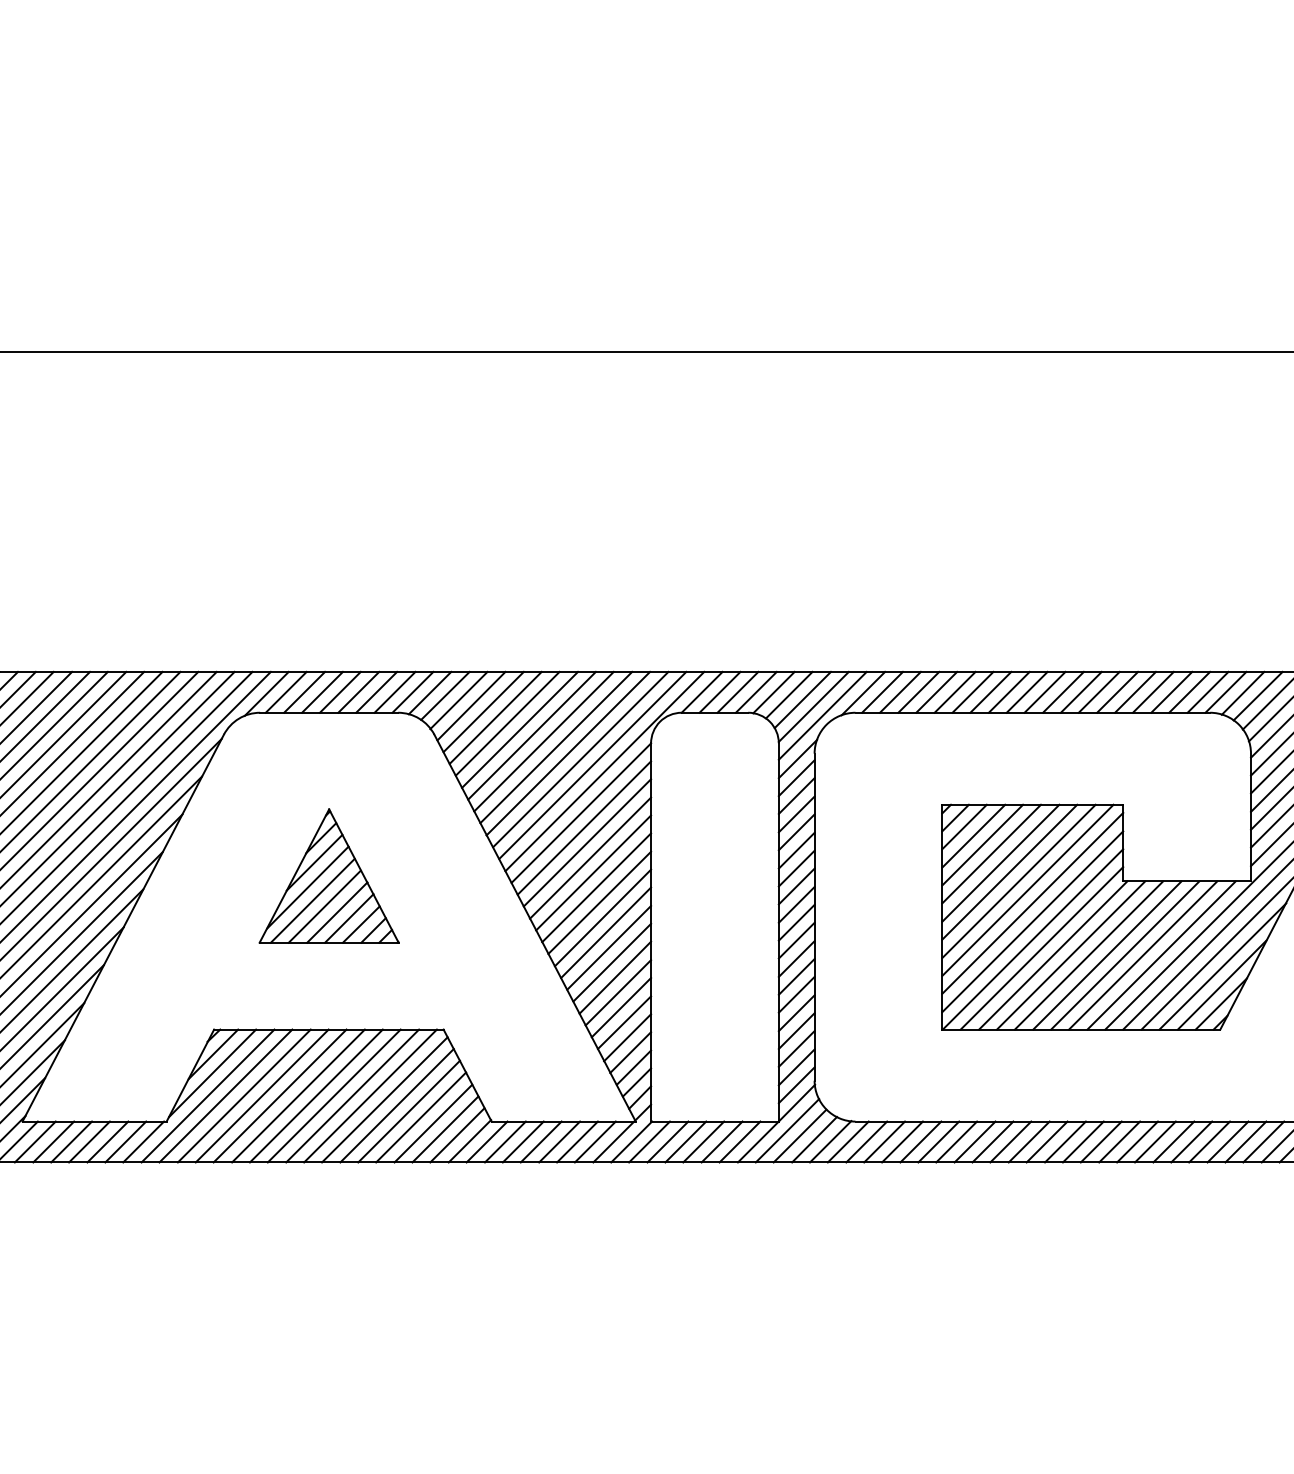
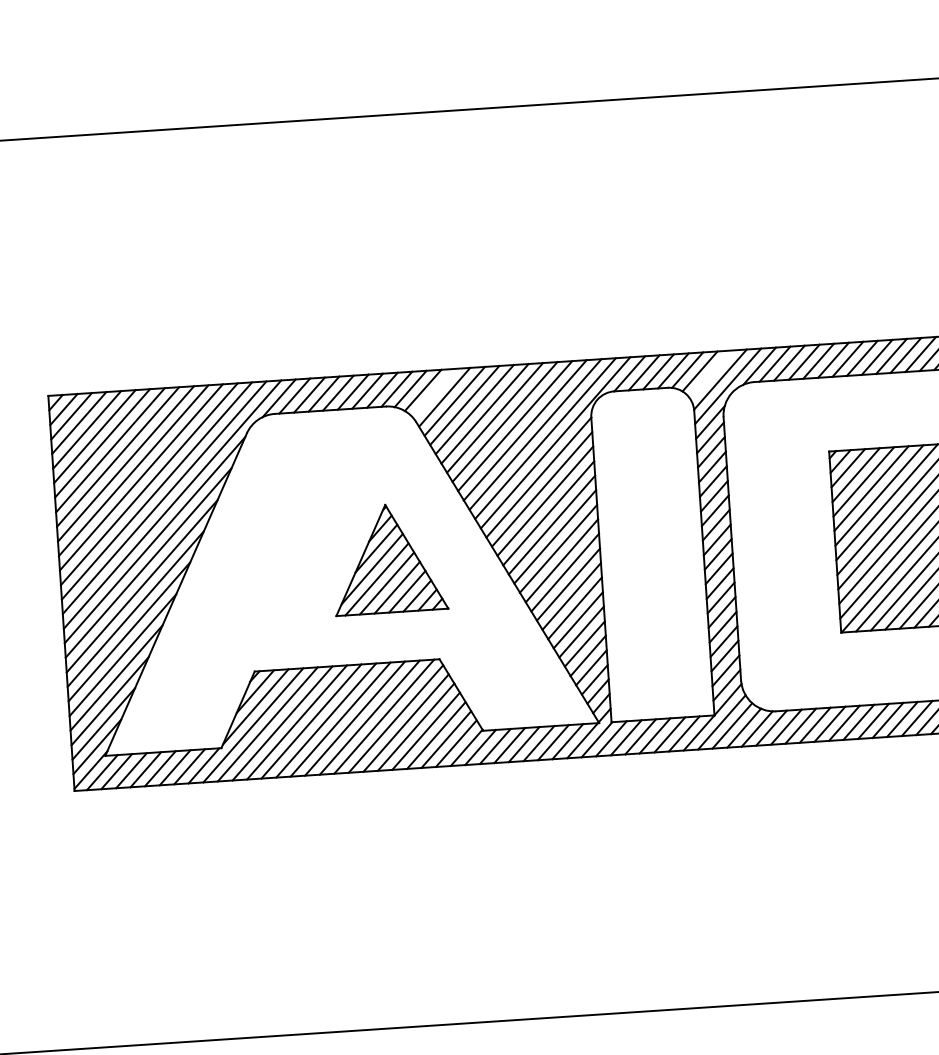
line: (802, 699) -> (710, 374), removed
line: (458, 700) -> (433, 393), removed
part: (328, 875) -> (388, 558), moved

